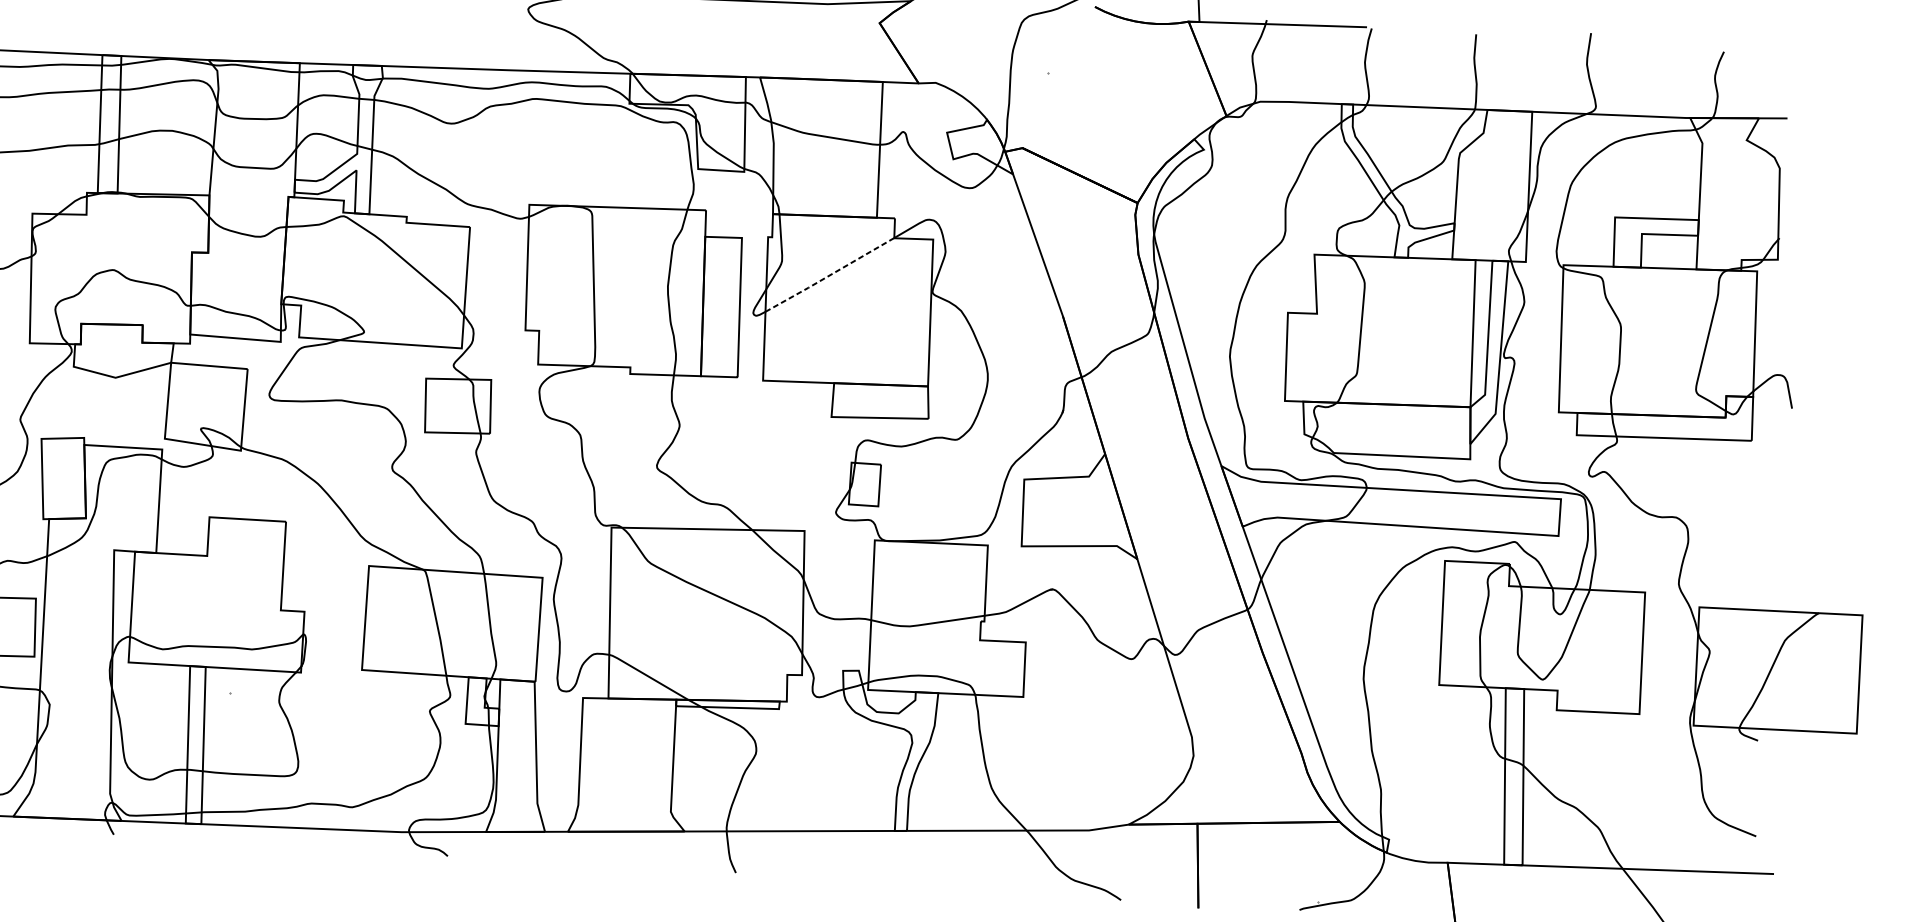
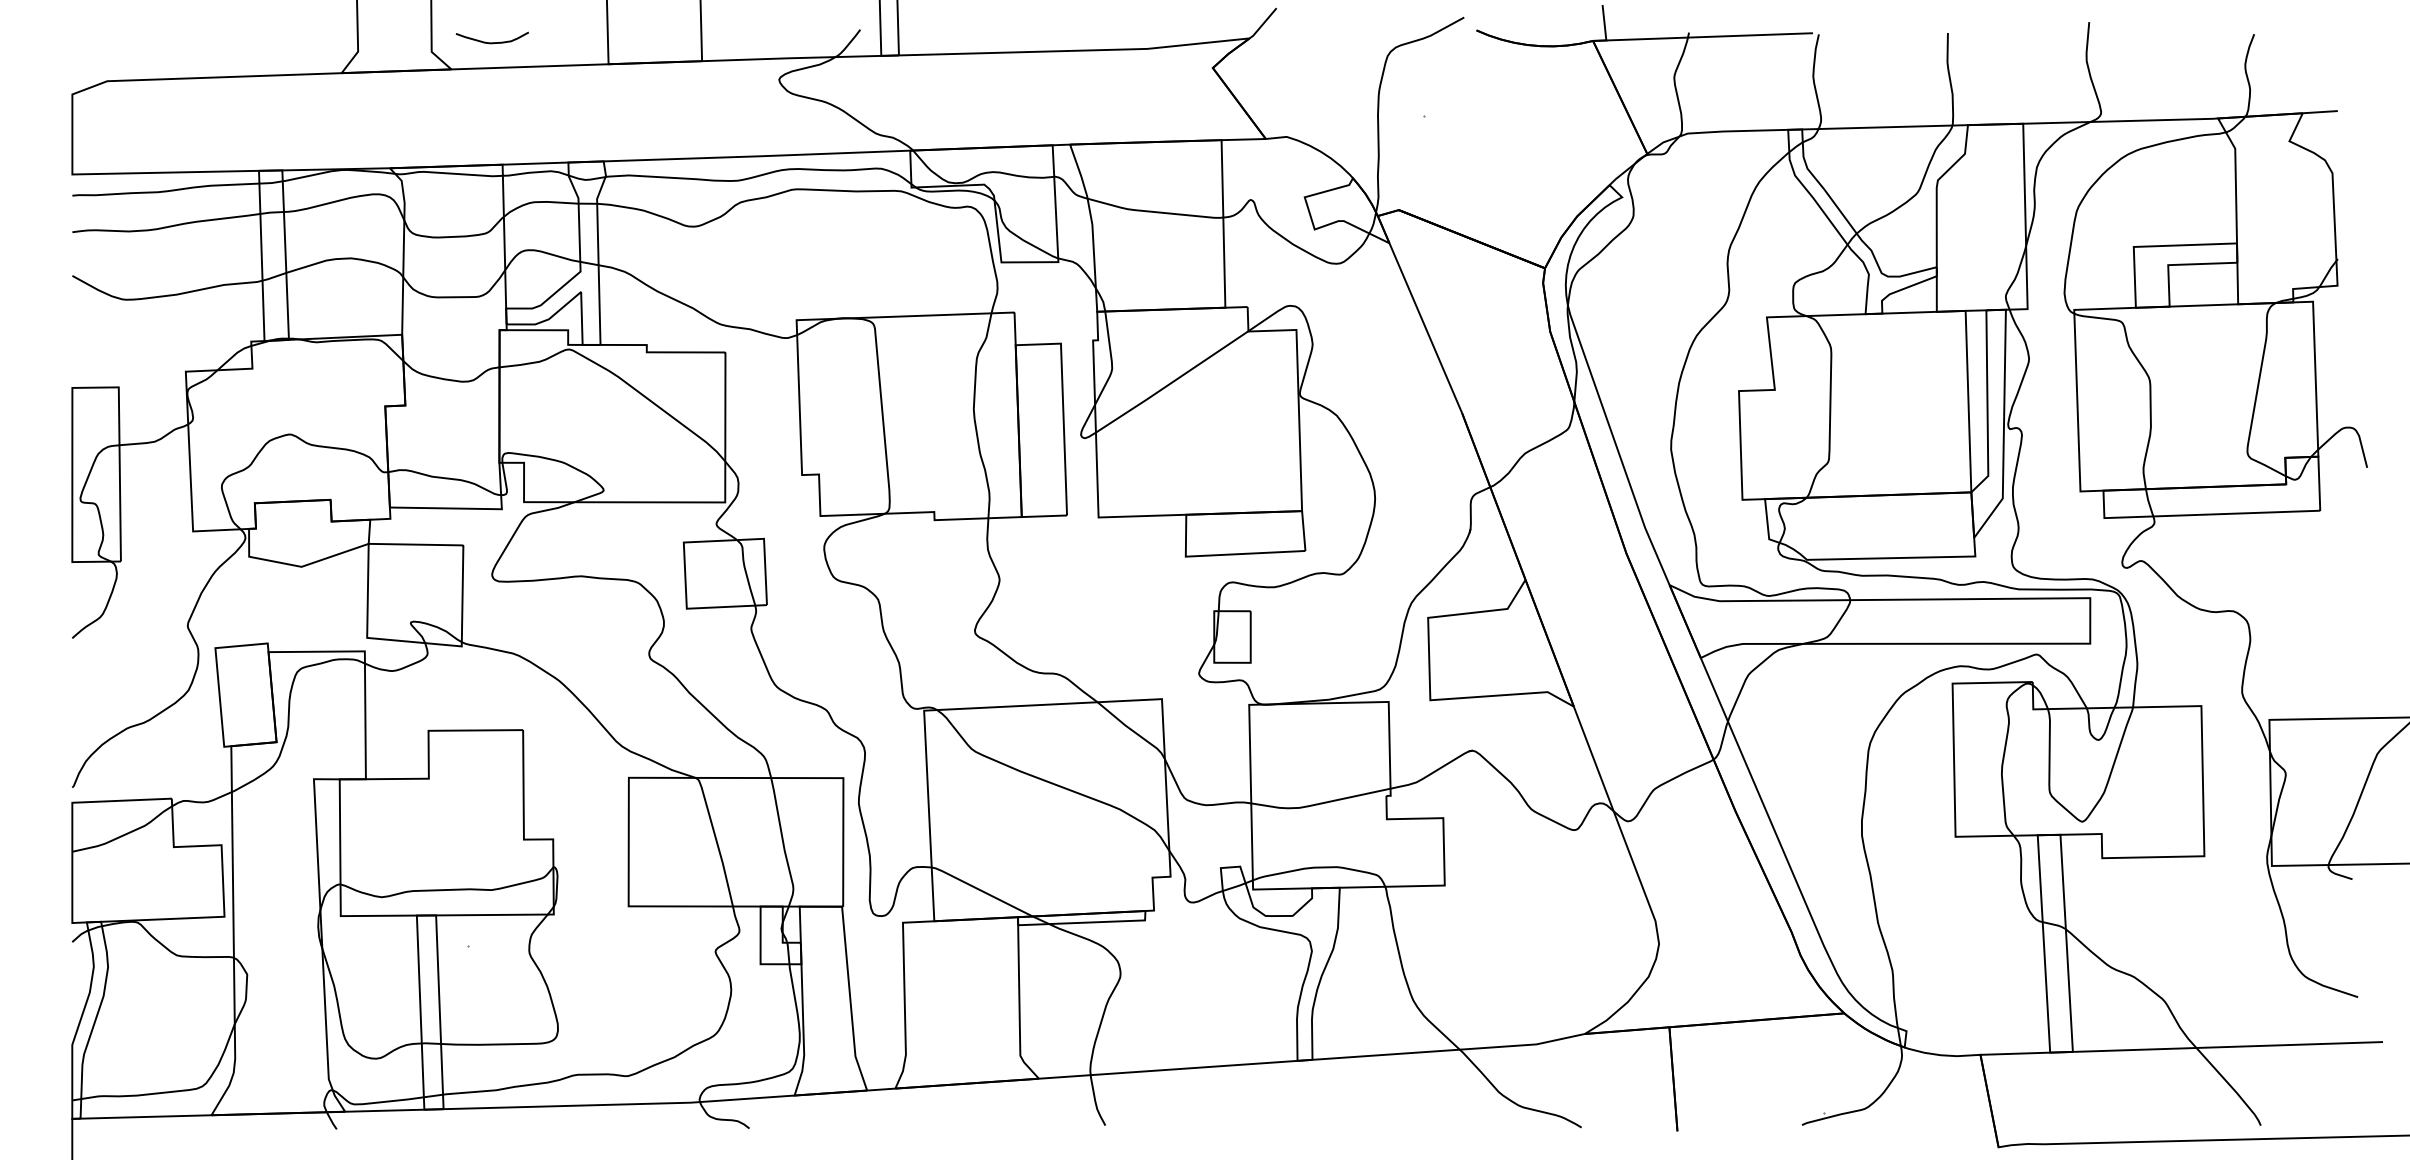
line: (830, 275) -> (1172, 382), dashed -> solid

